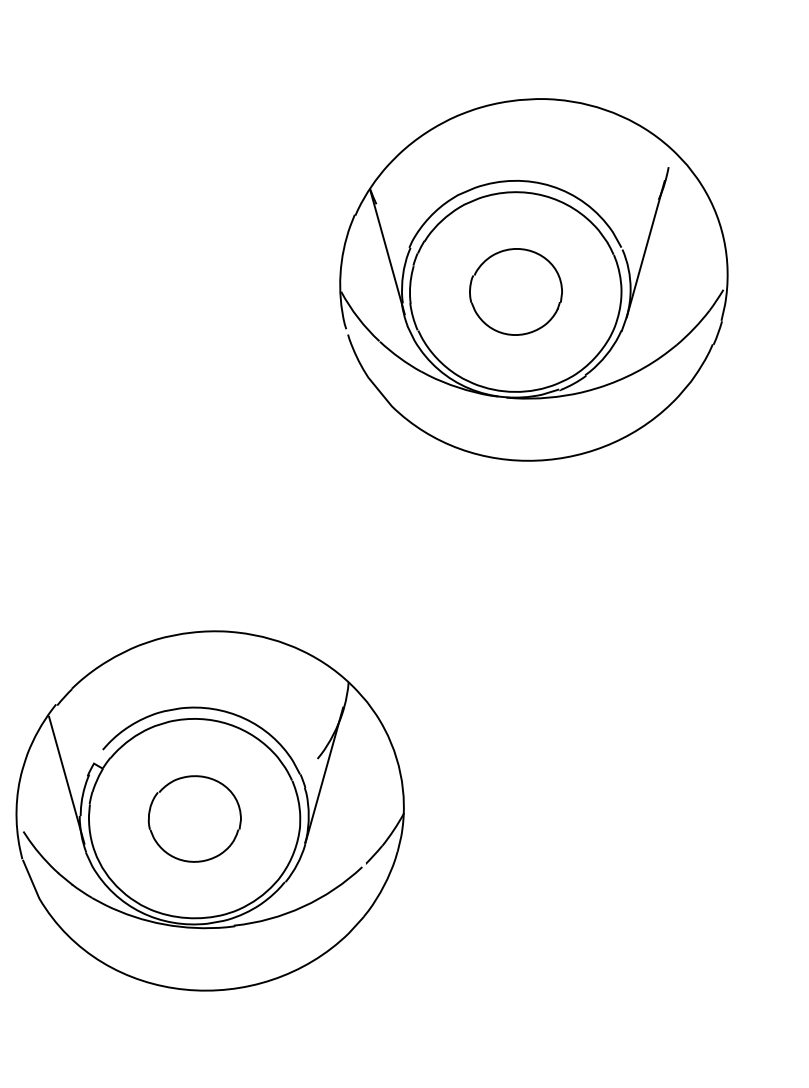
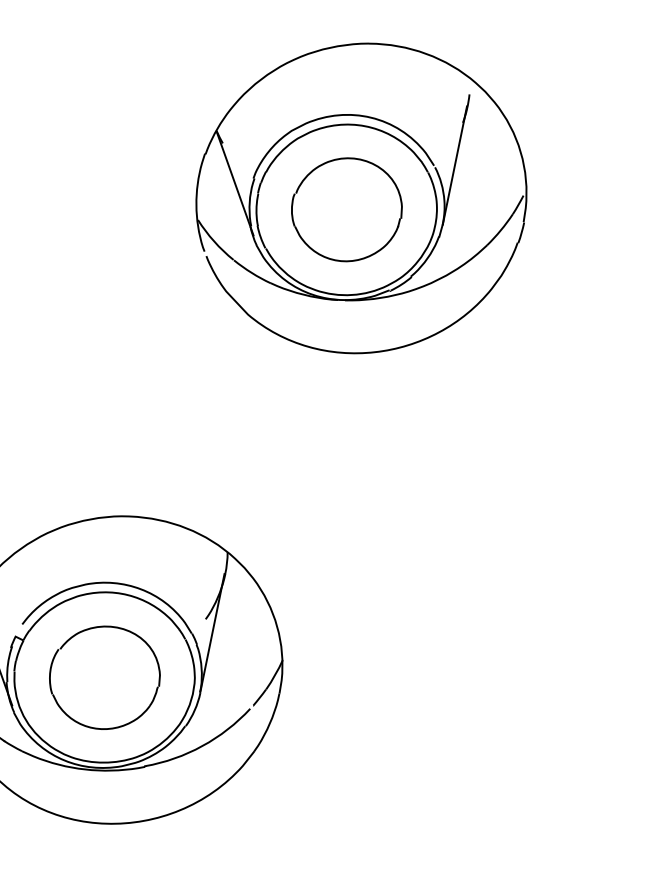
part: (515, 291) -> (346, 209), size x1.4
part: (194, 818) -> (104, 677), size x1.4

